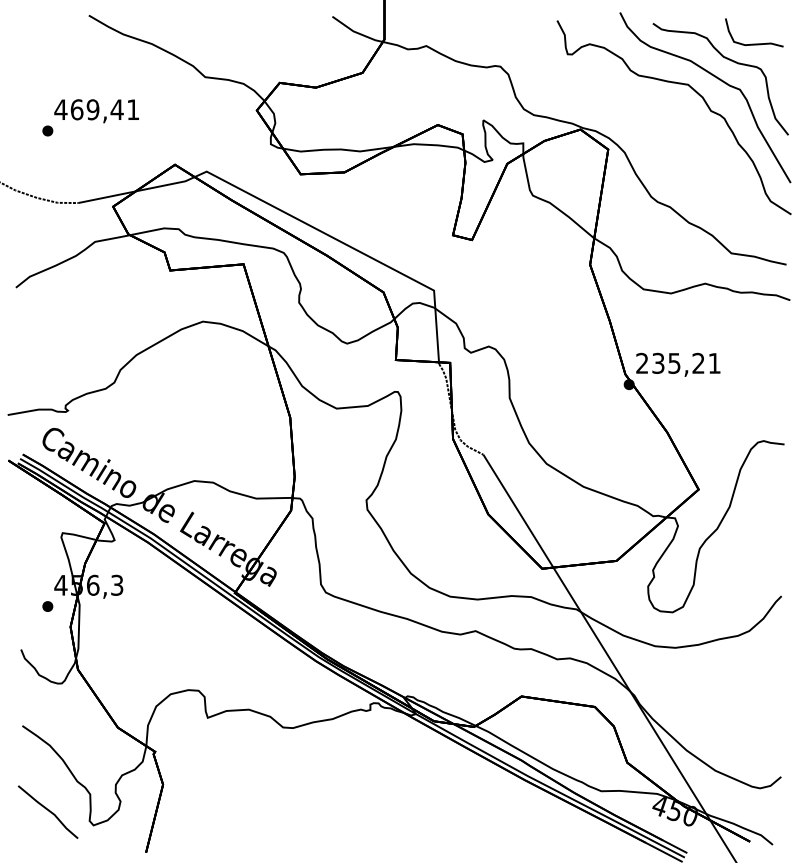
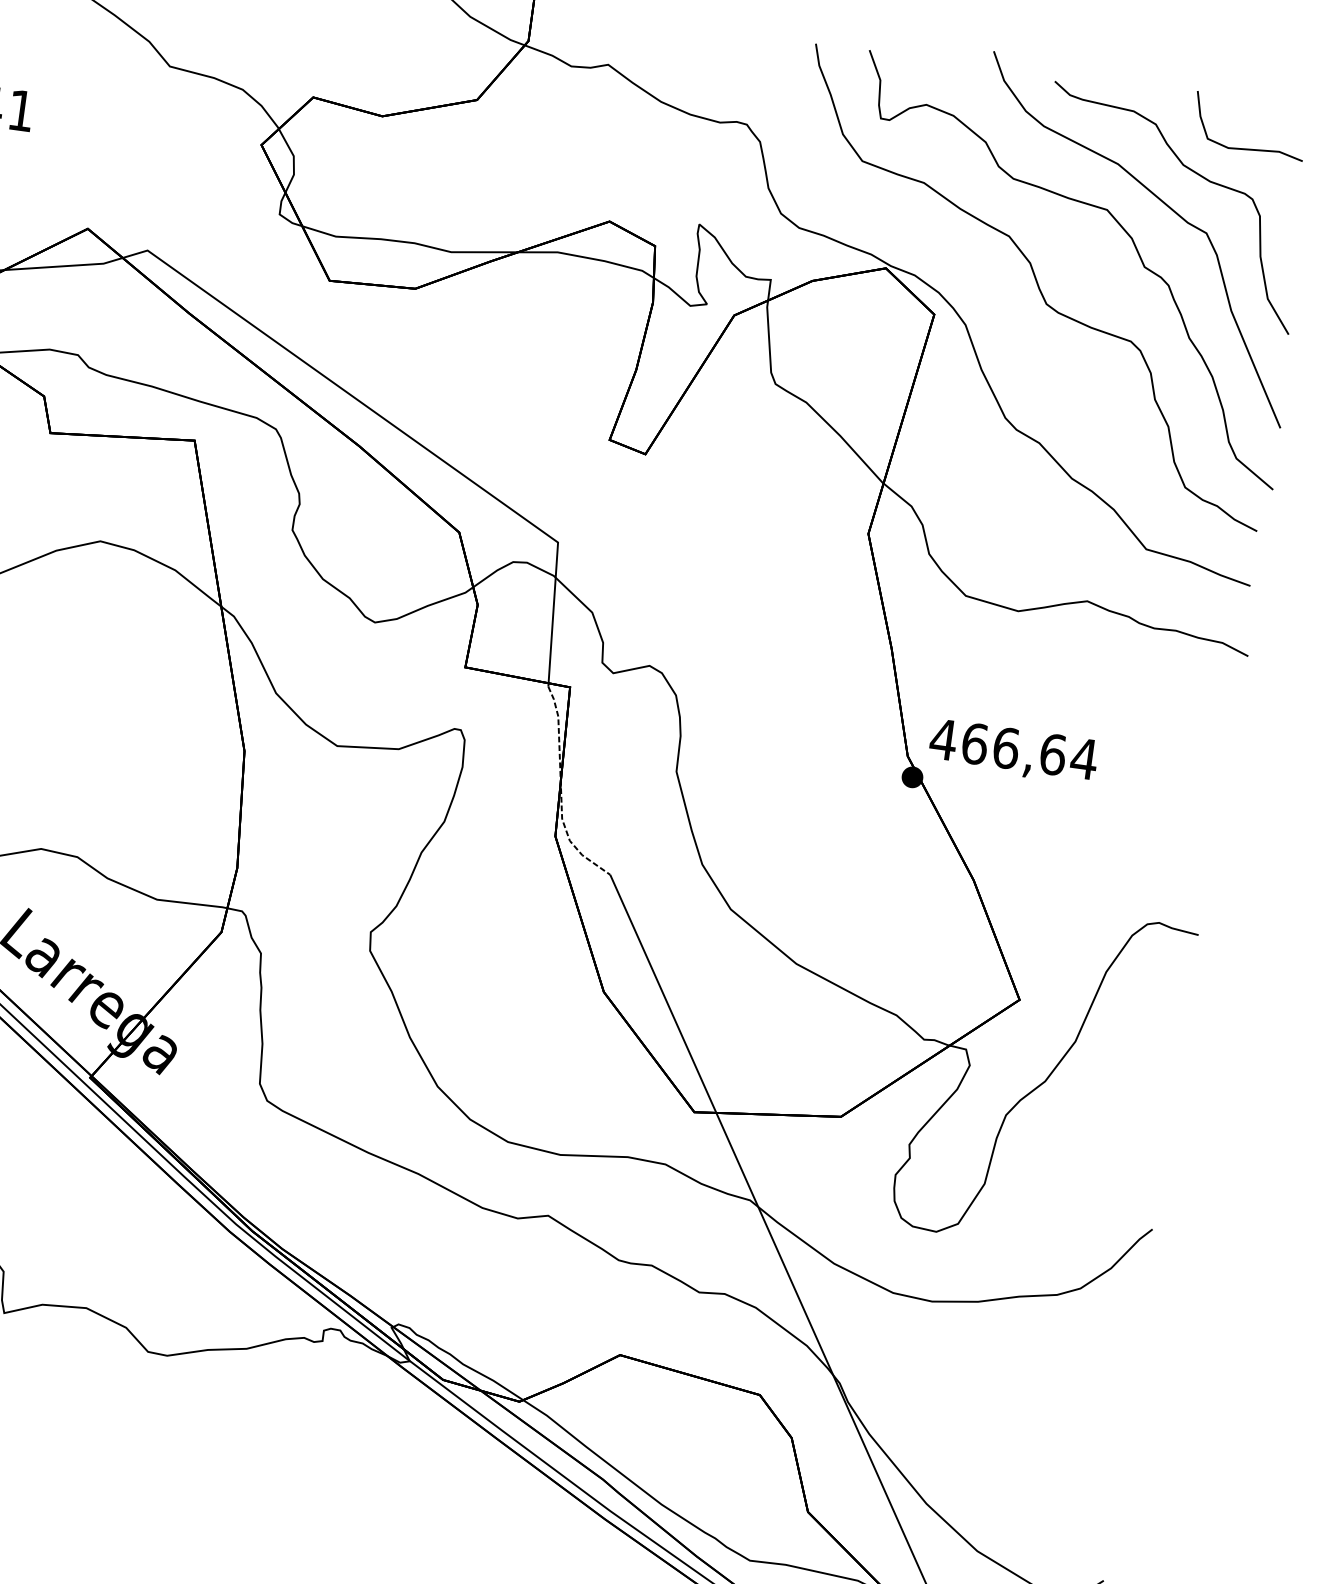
part: (657, 129) -> (1035, 288), added
text: (678, 362) -> (1014, 747), 235,21 -> 466,64

